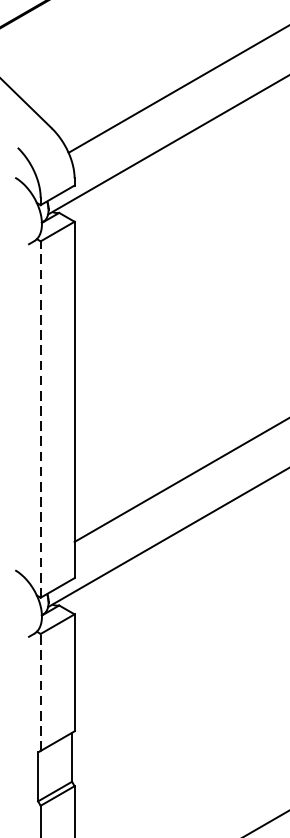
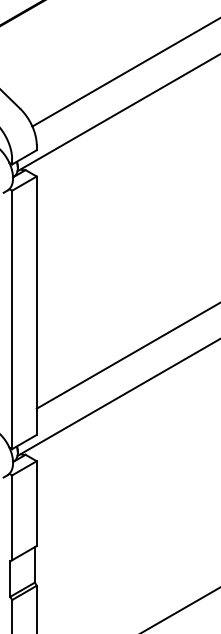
line: (41, 418) -> (12, 319), dashed -> solid
line: (41, 691) -> (12, 517), dashed -> solid

